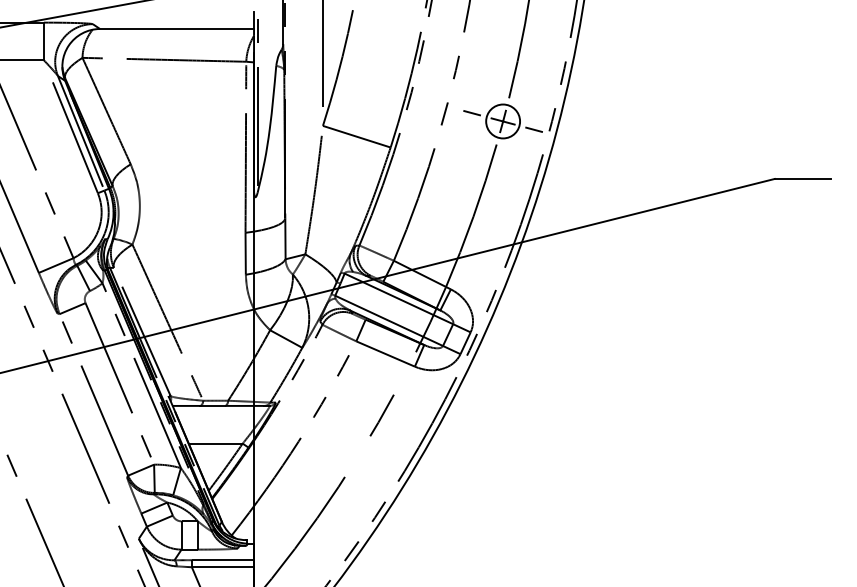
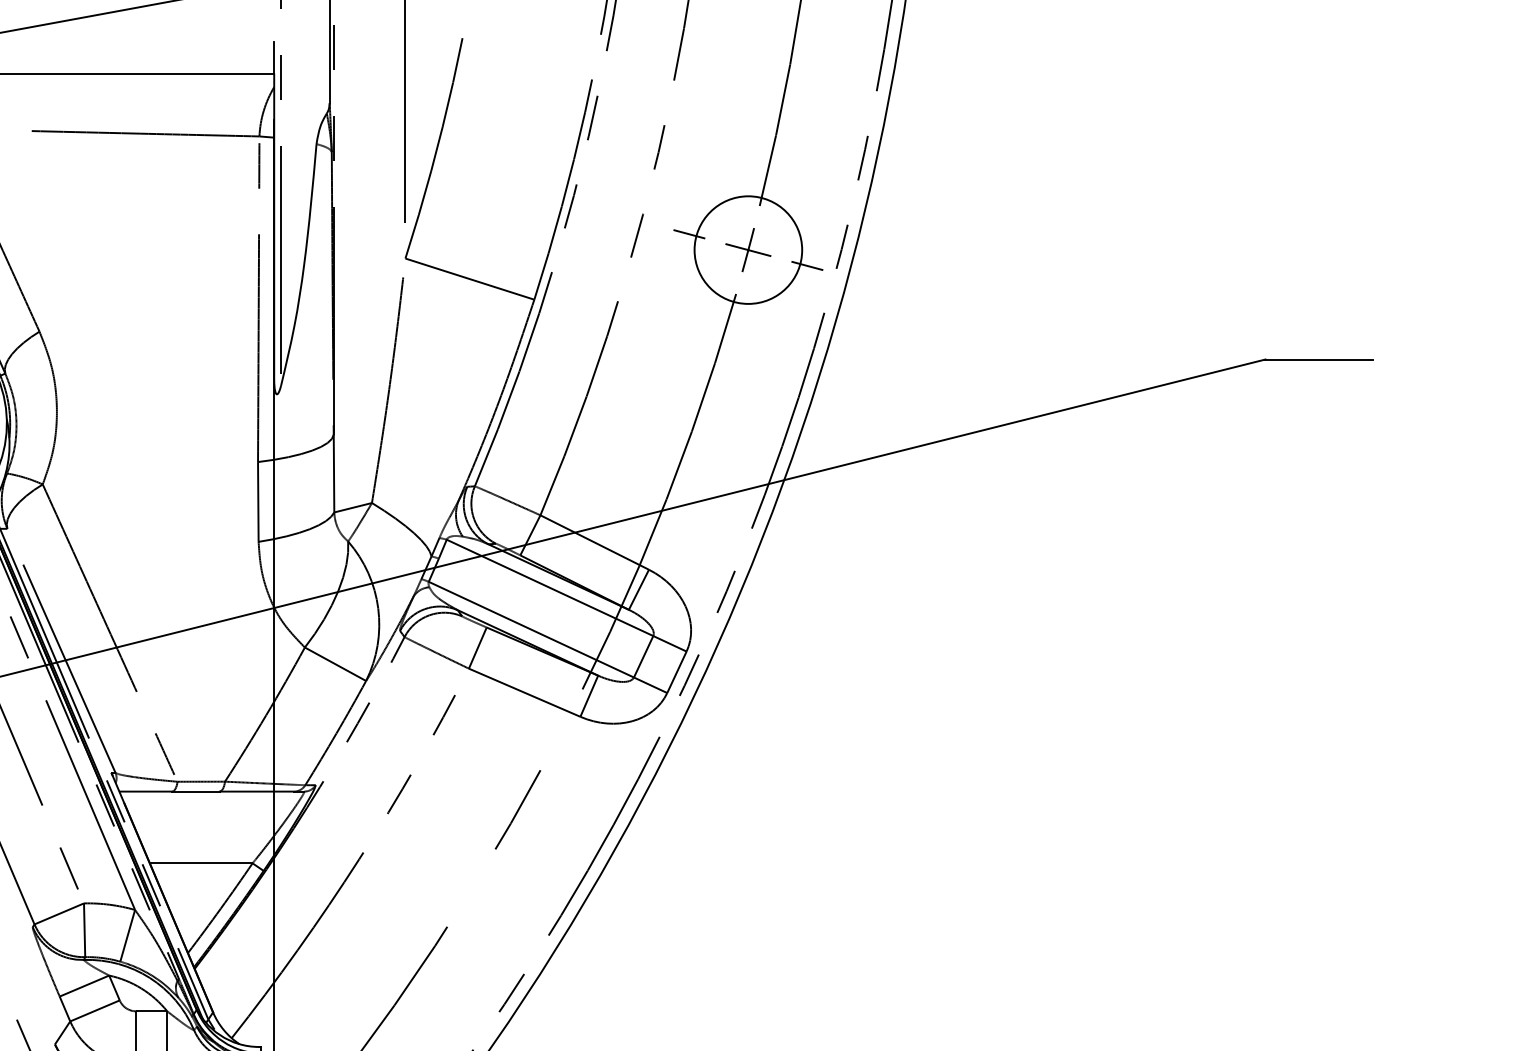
circle: (502, 121) -> (747, 250), size x1.67

